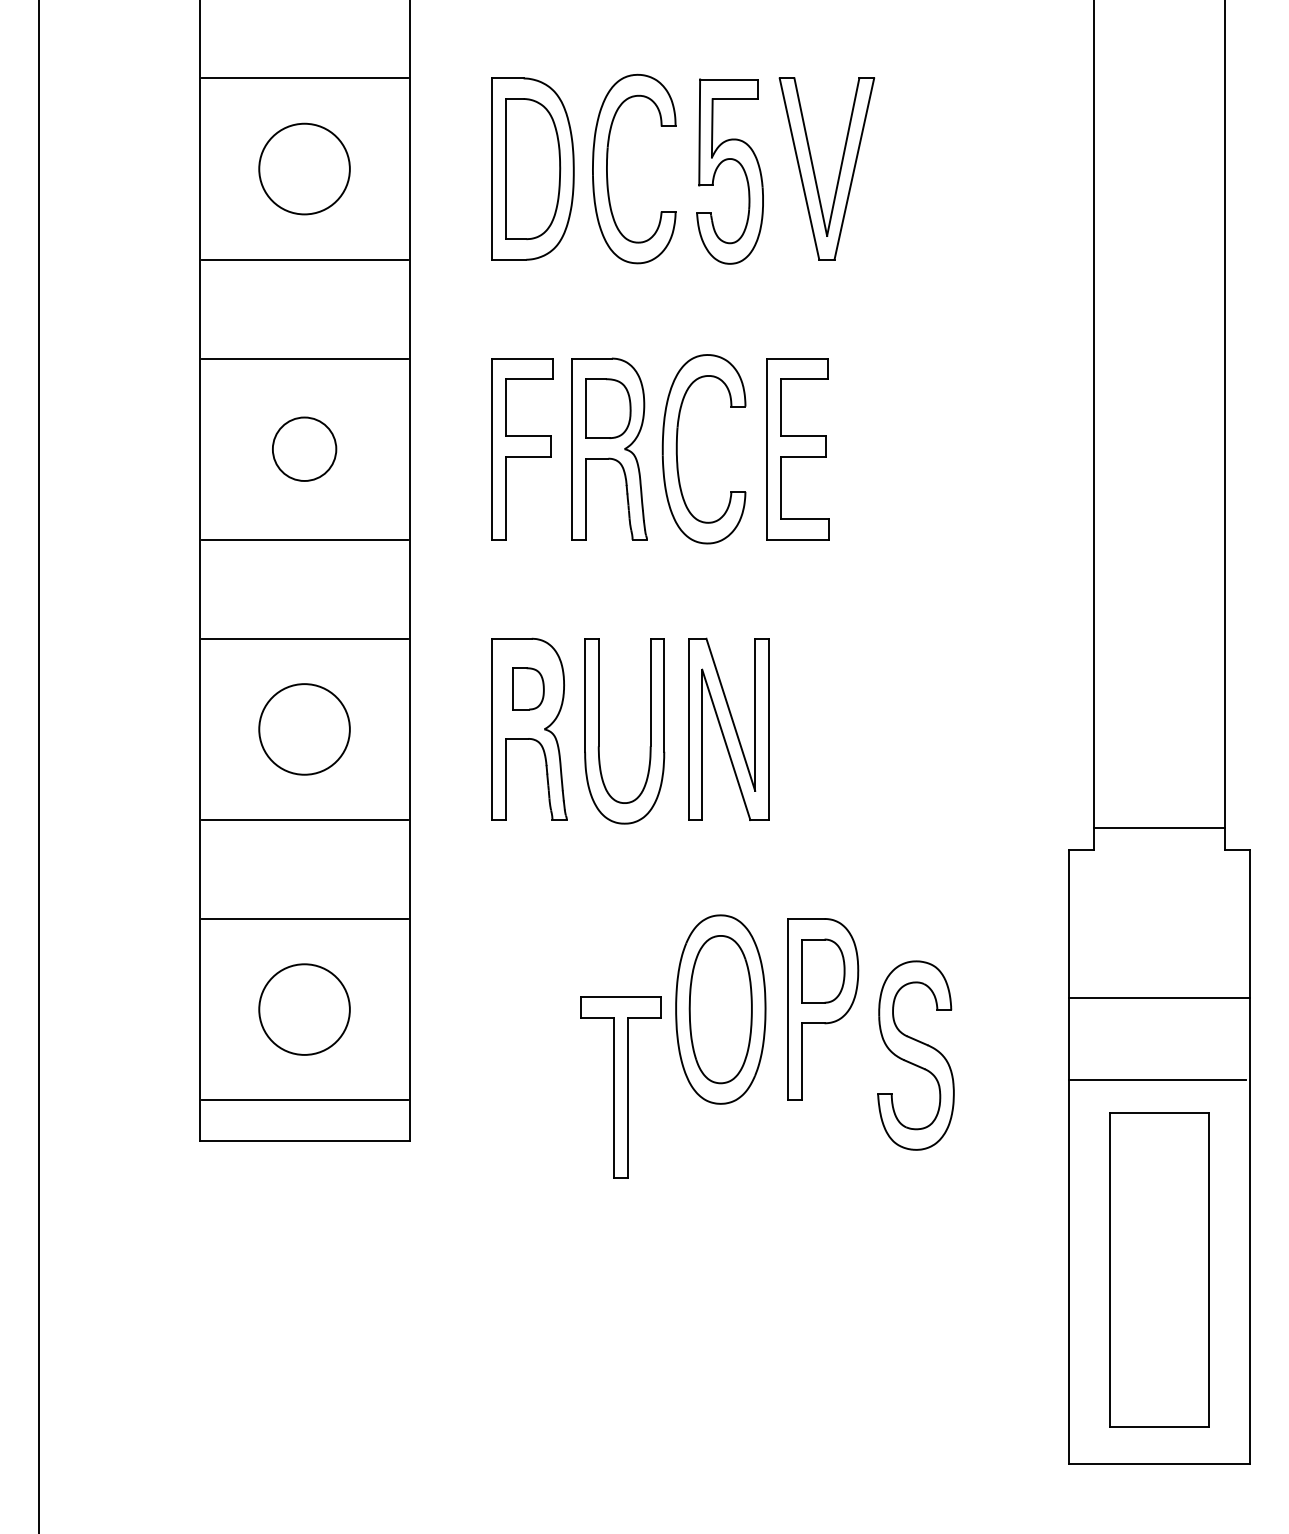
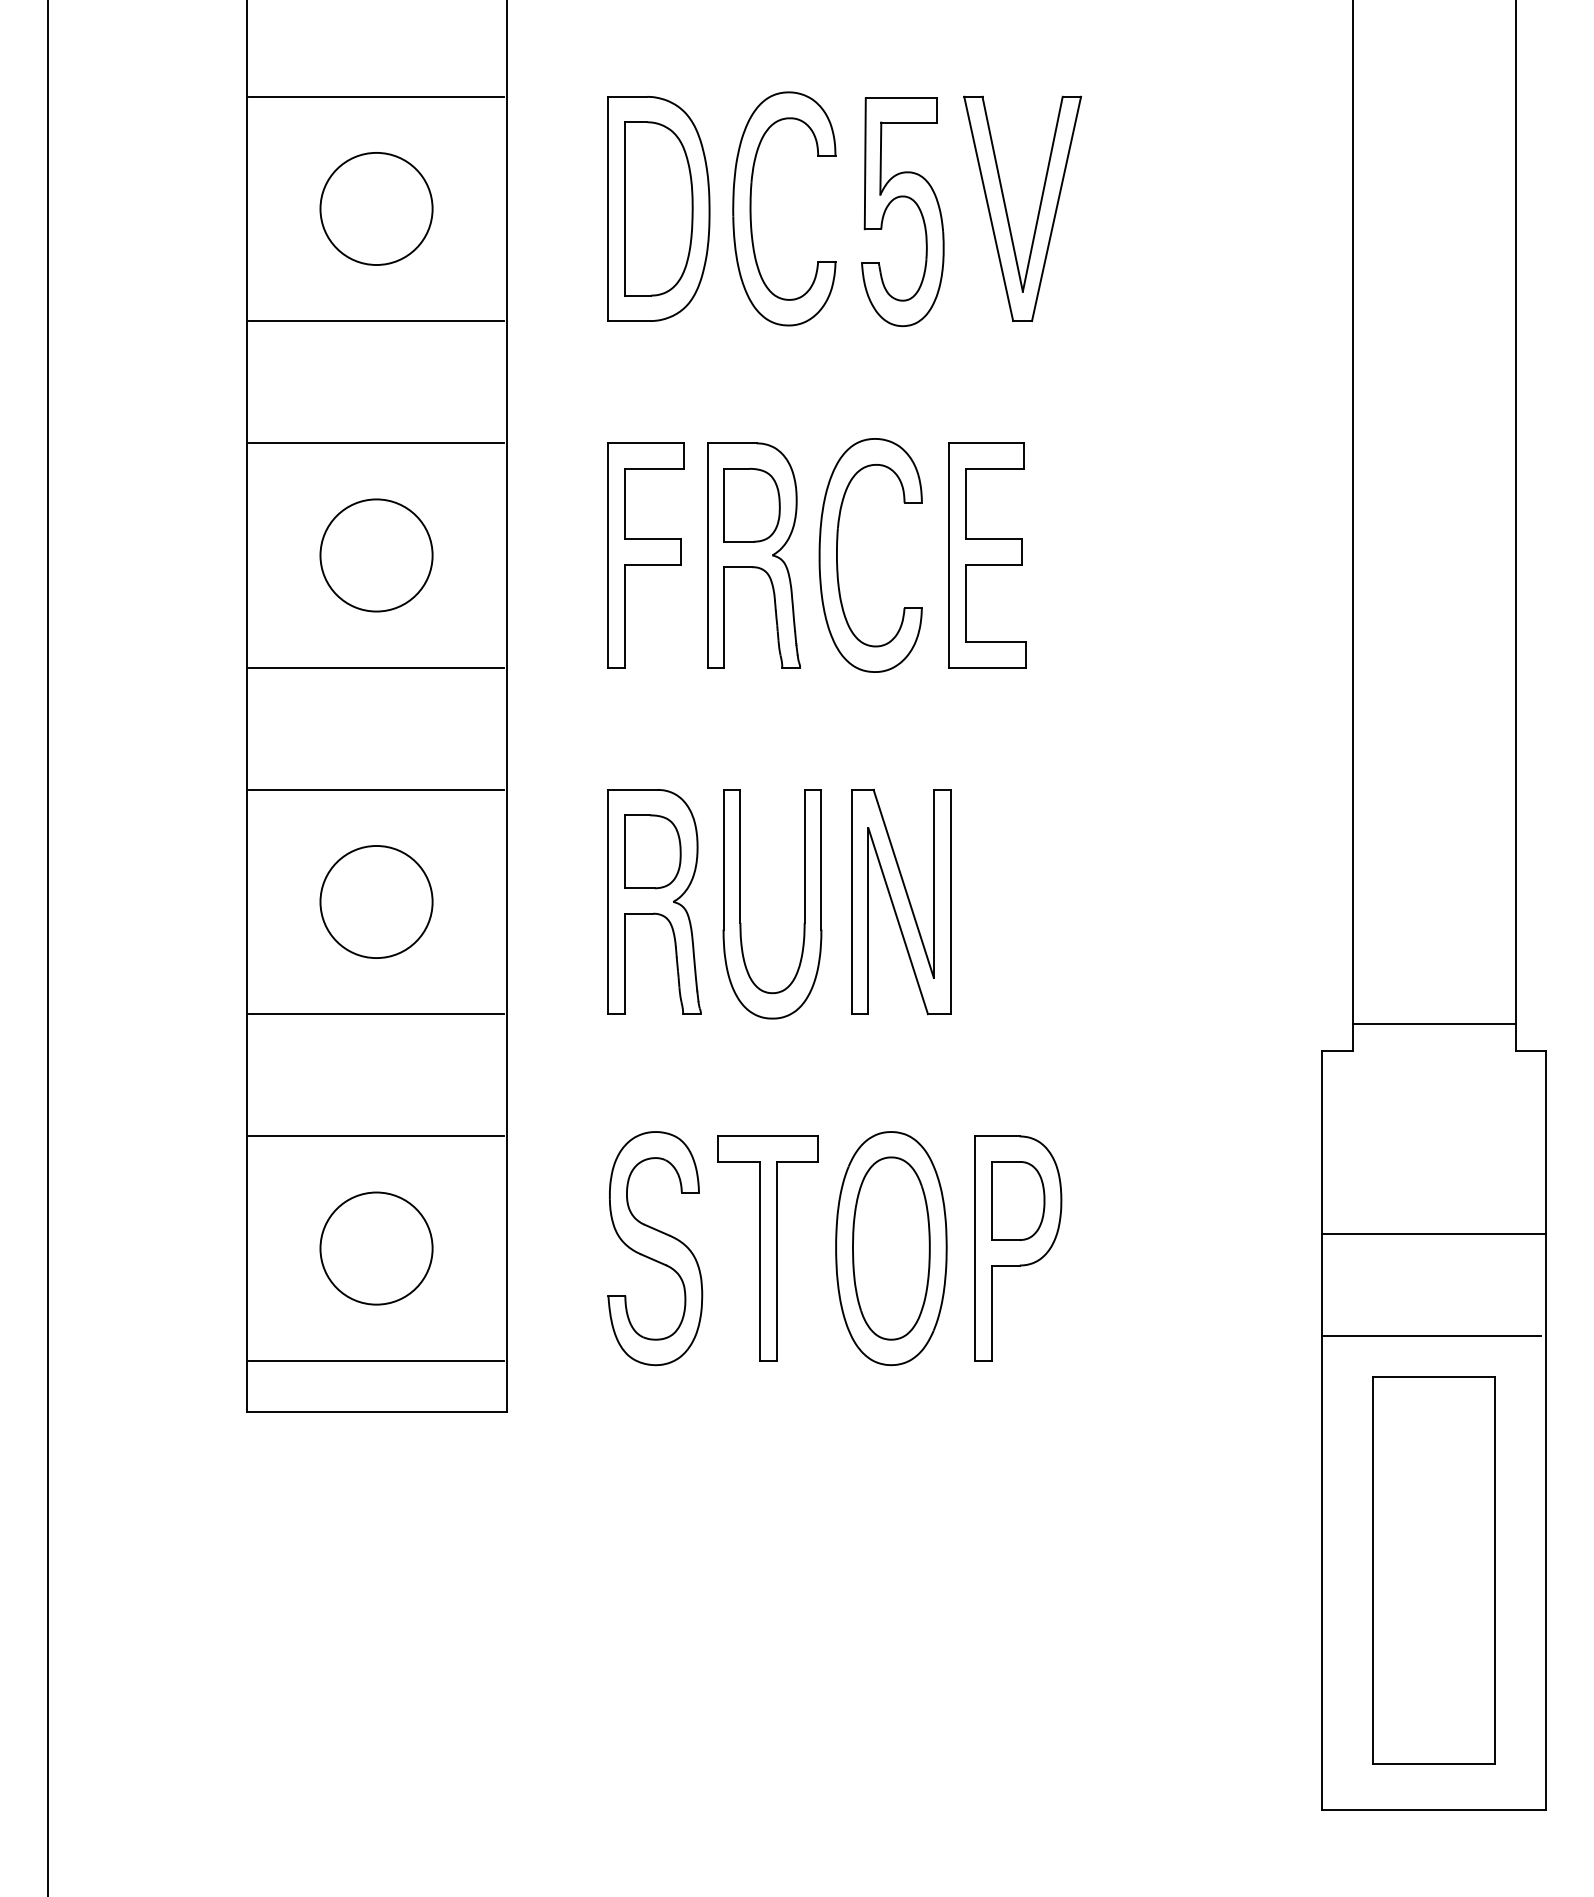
circle: (304, 448) -> (376, 554), size x1.43
part: (528, 688) -> (653, 851), size x1.43
part: (915, 1055) -> (654, 1248), moved
part: (620, 1087) -> (767, 1248), moved

